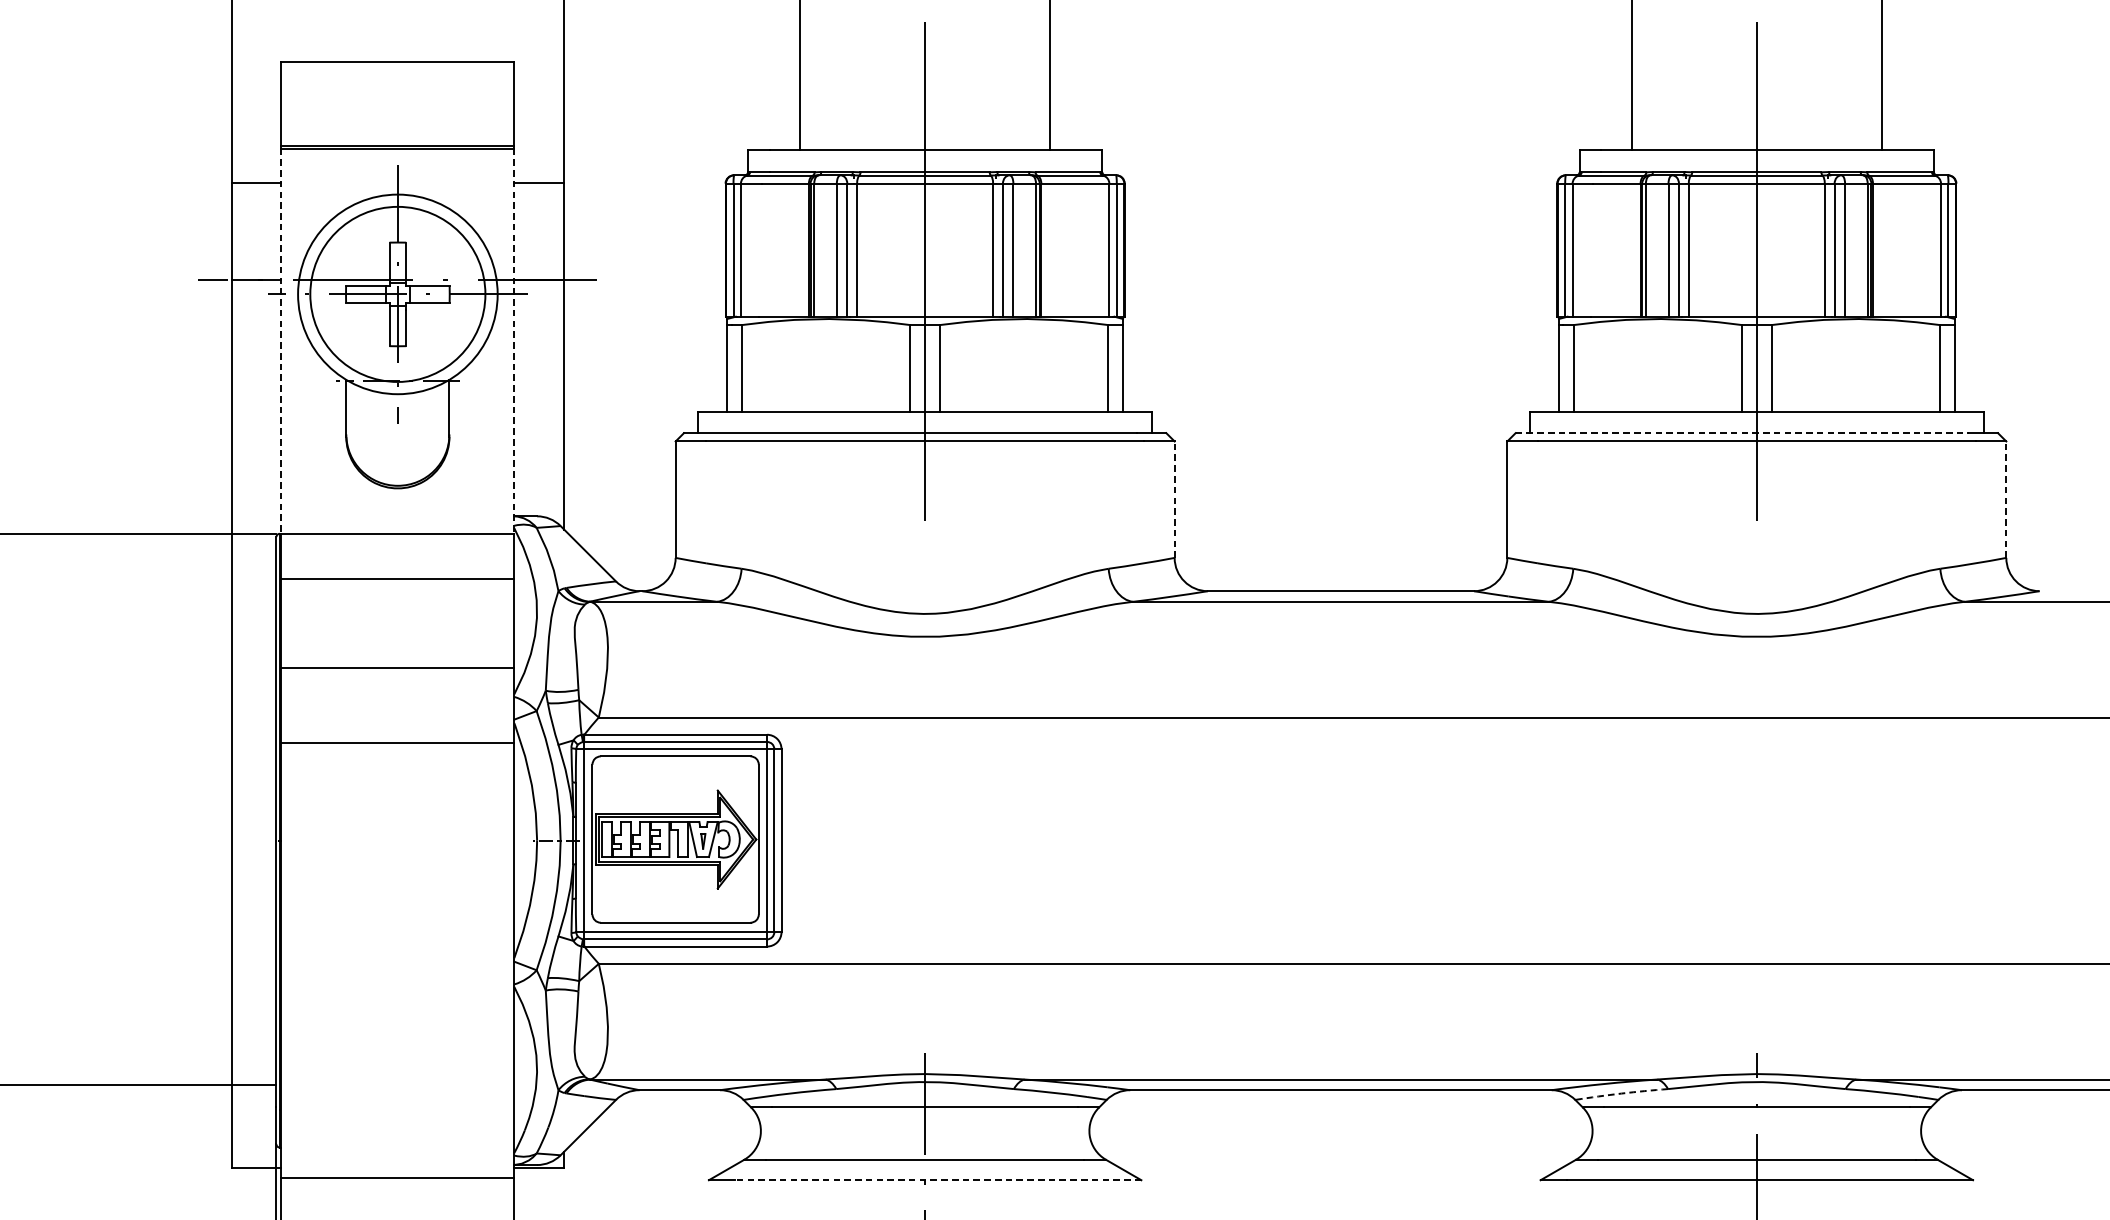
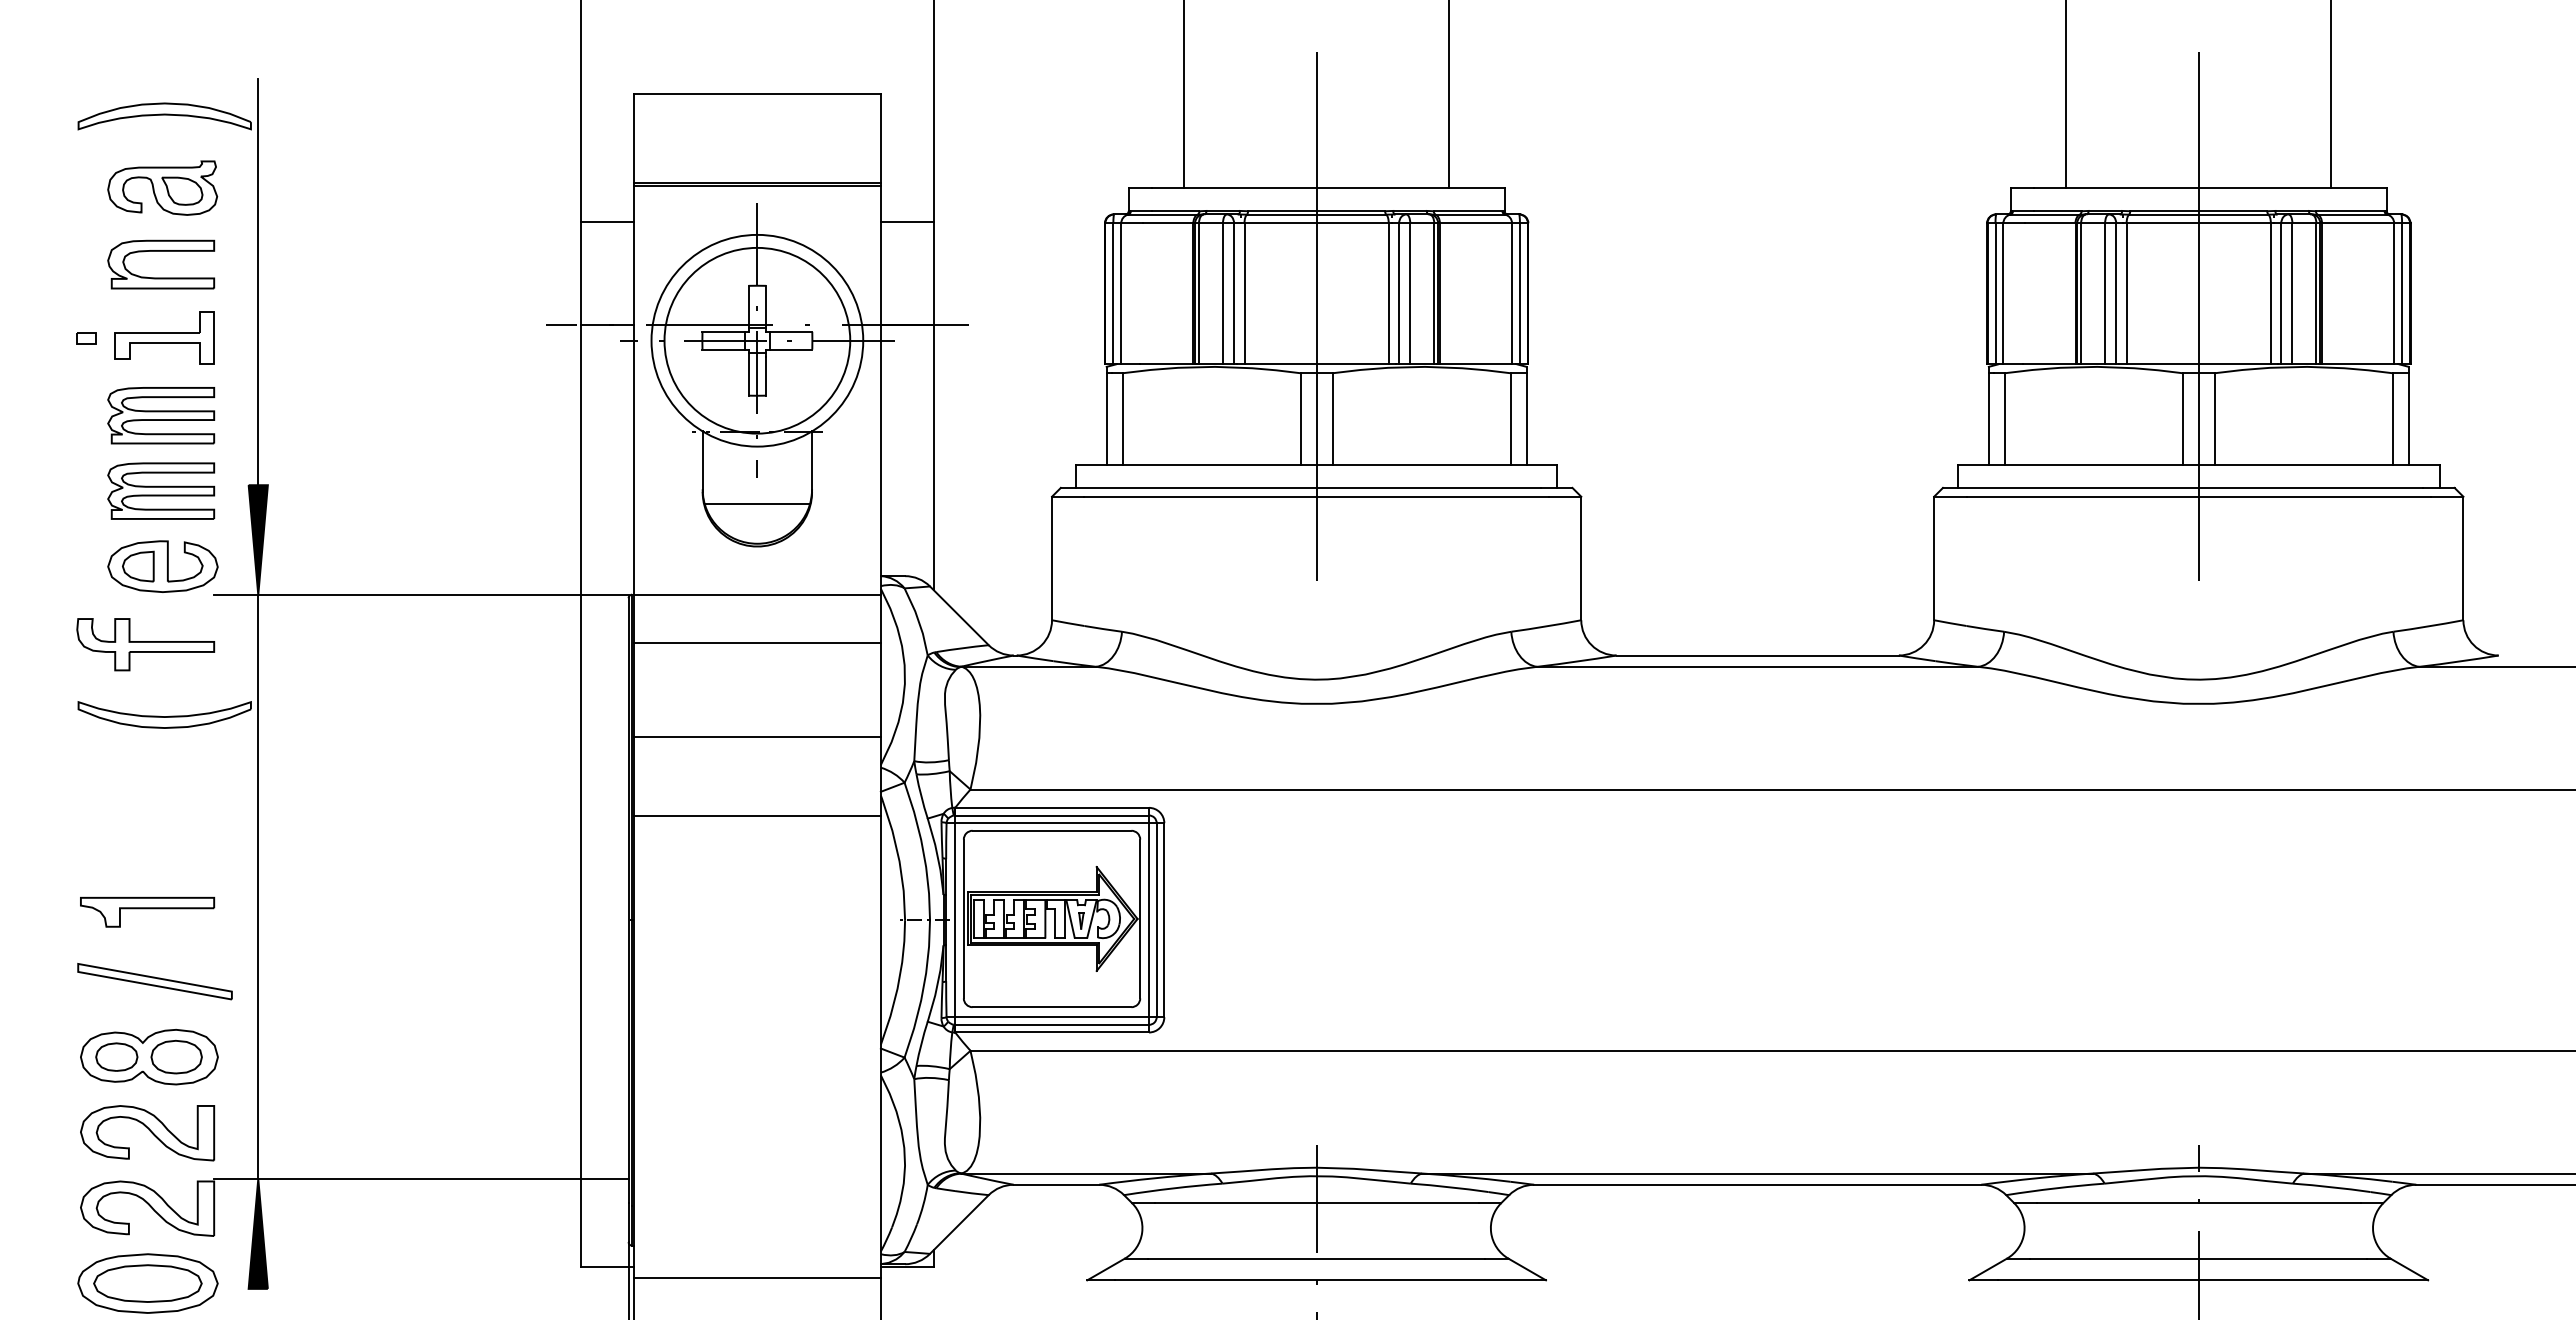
line: (281, 341) -> (633, 390), dashed -> solid
line: (513, 341) -> (880, 390), dashed -> solid
line: (1742, 432) -> (2183, 487), dashed -> solid
line: (397, 447) -> (757, 503), added
line: (1174, 499) -> (1581, 558), dashed -> solid
line: (2006, 499) -> (2463, 558), dashed -> solid
arc: (1621, 1093) -> (2055, 1188), dashed -> solid
line: (938, 1180) -> (1330, 1280), dashed -> solid

